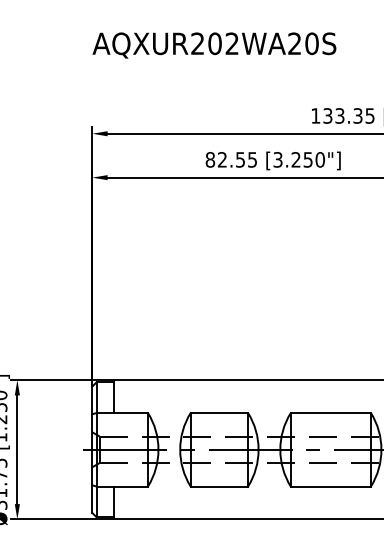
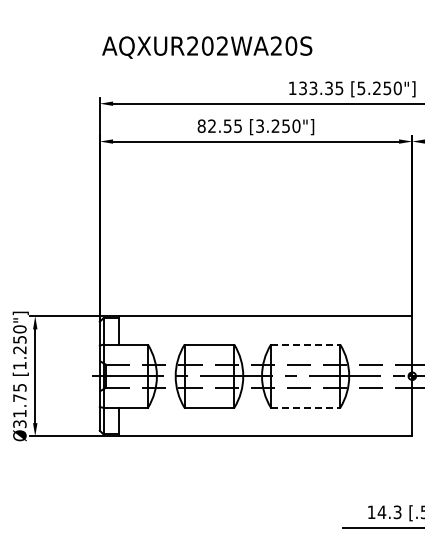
text: (214, 45) -> (207, 47), moved
line: (330, 412) -> (305, 344), solid -> dashed
line: (330, 486) -> (305, 407), solid -> dashed

